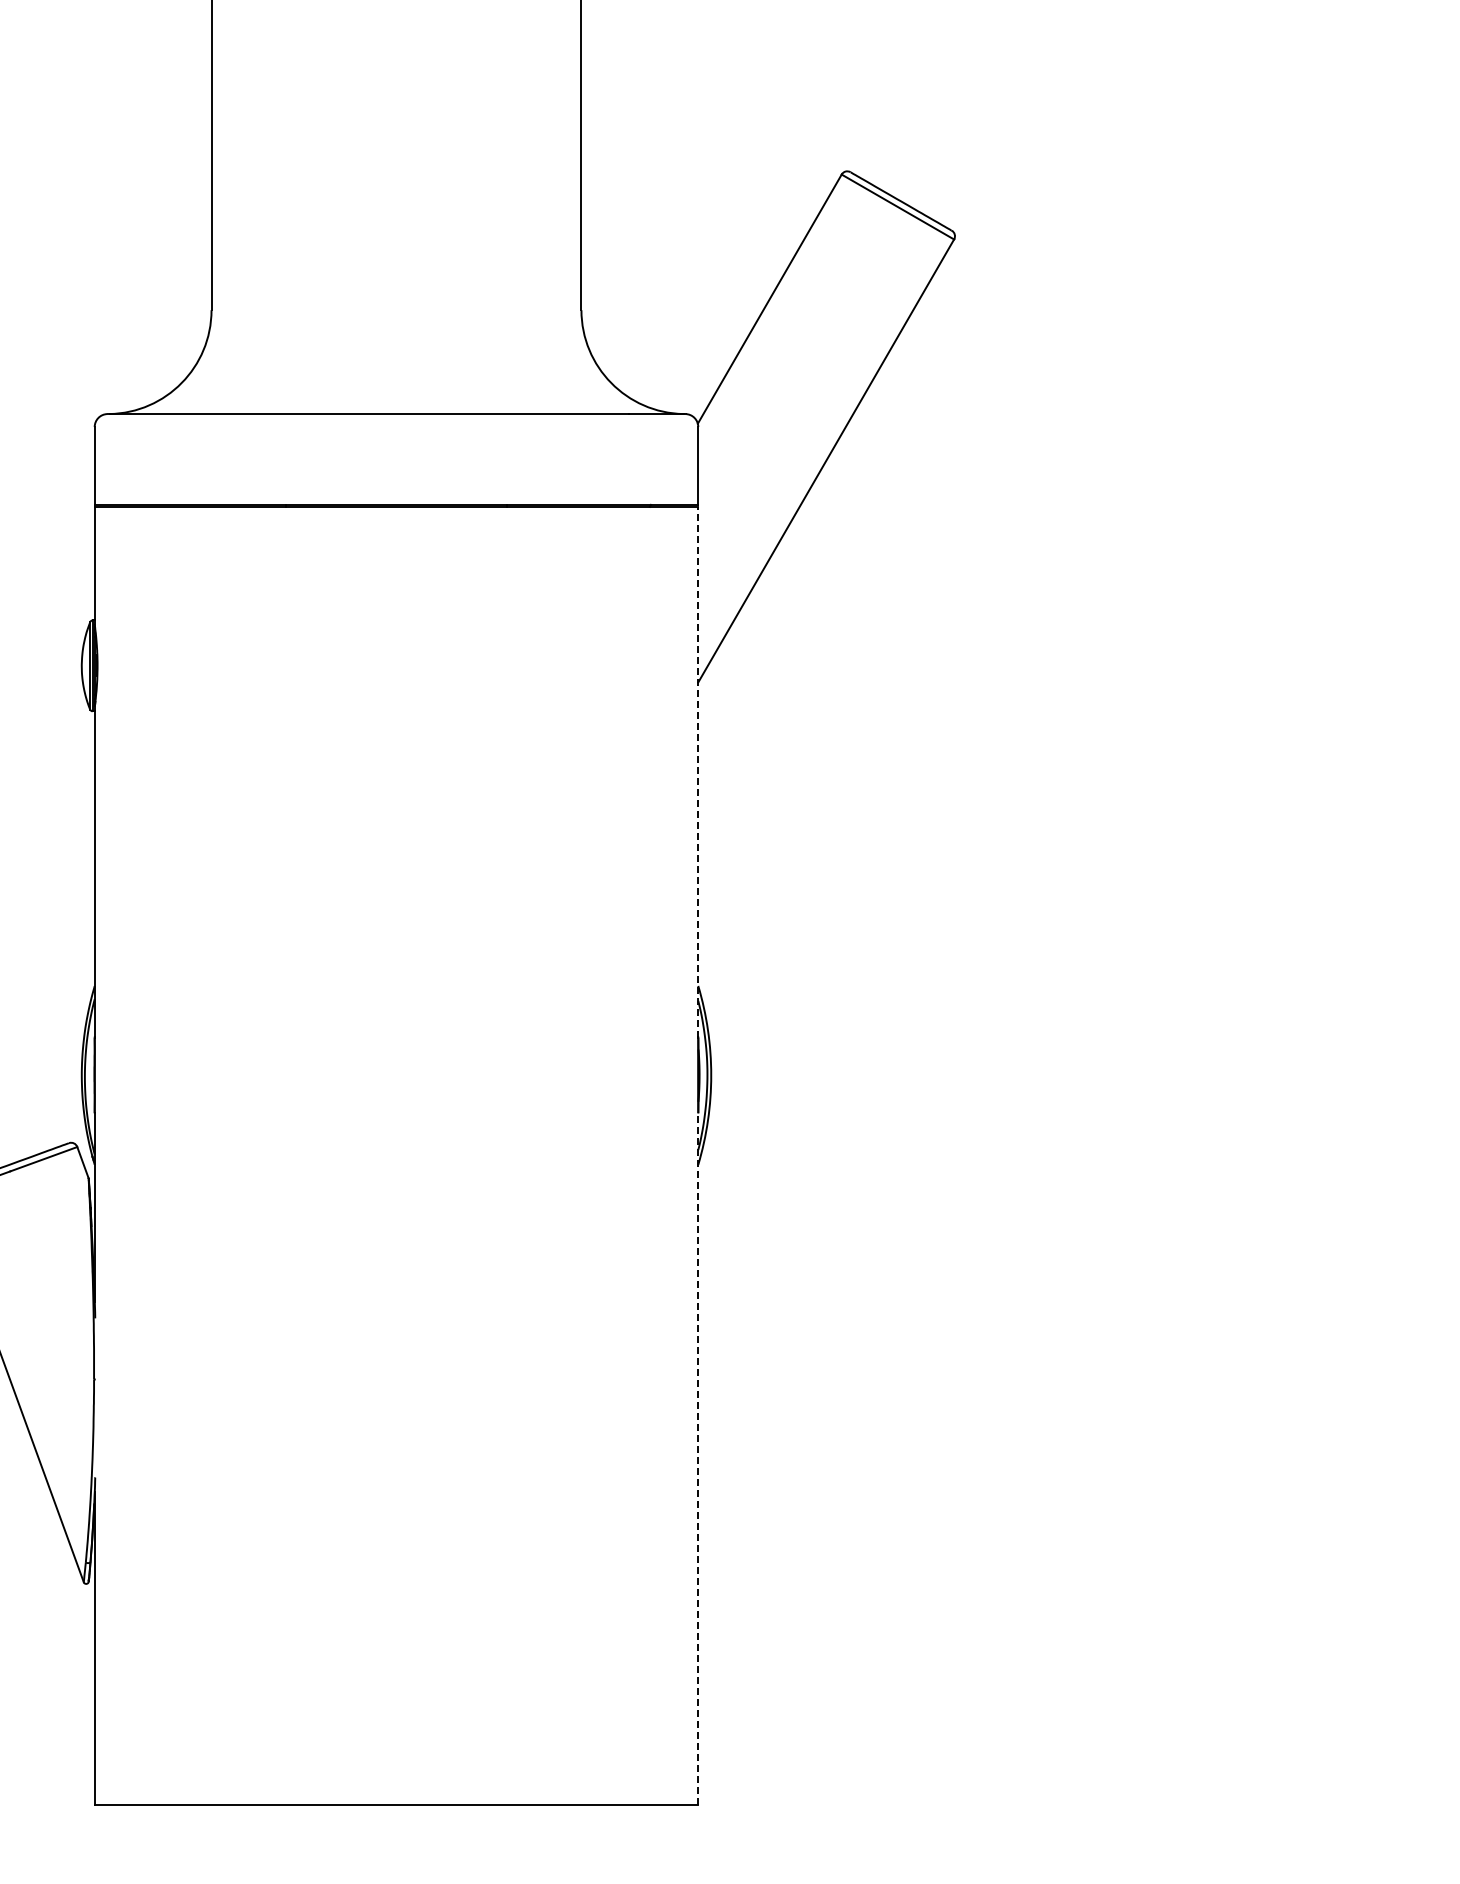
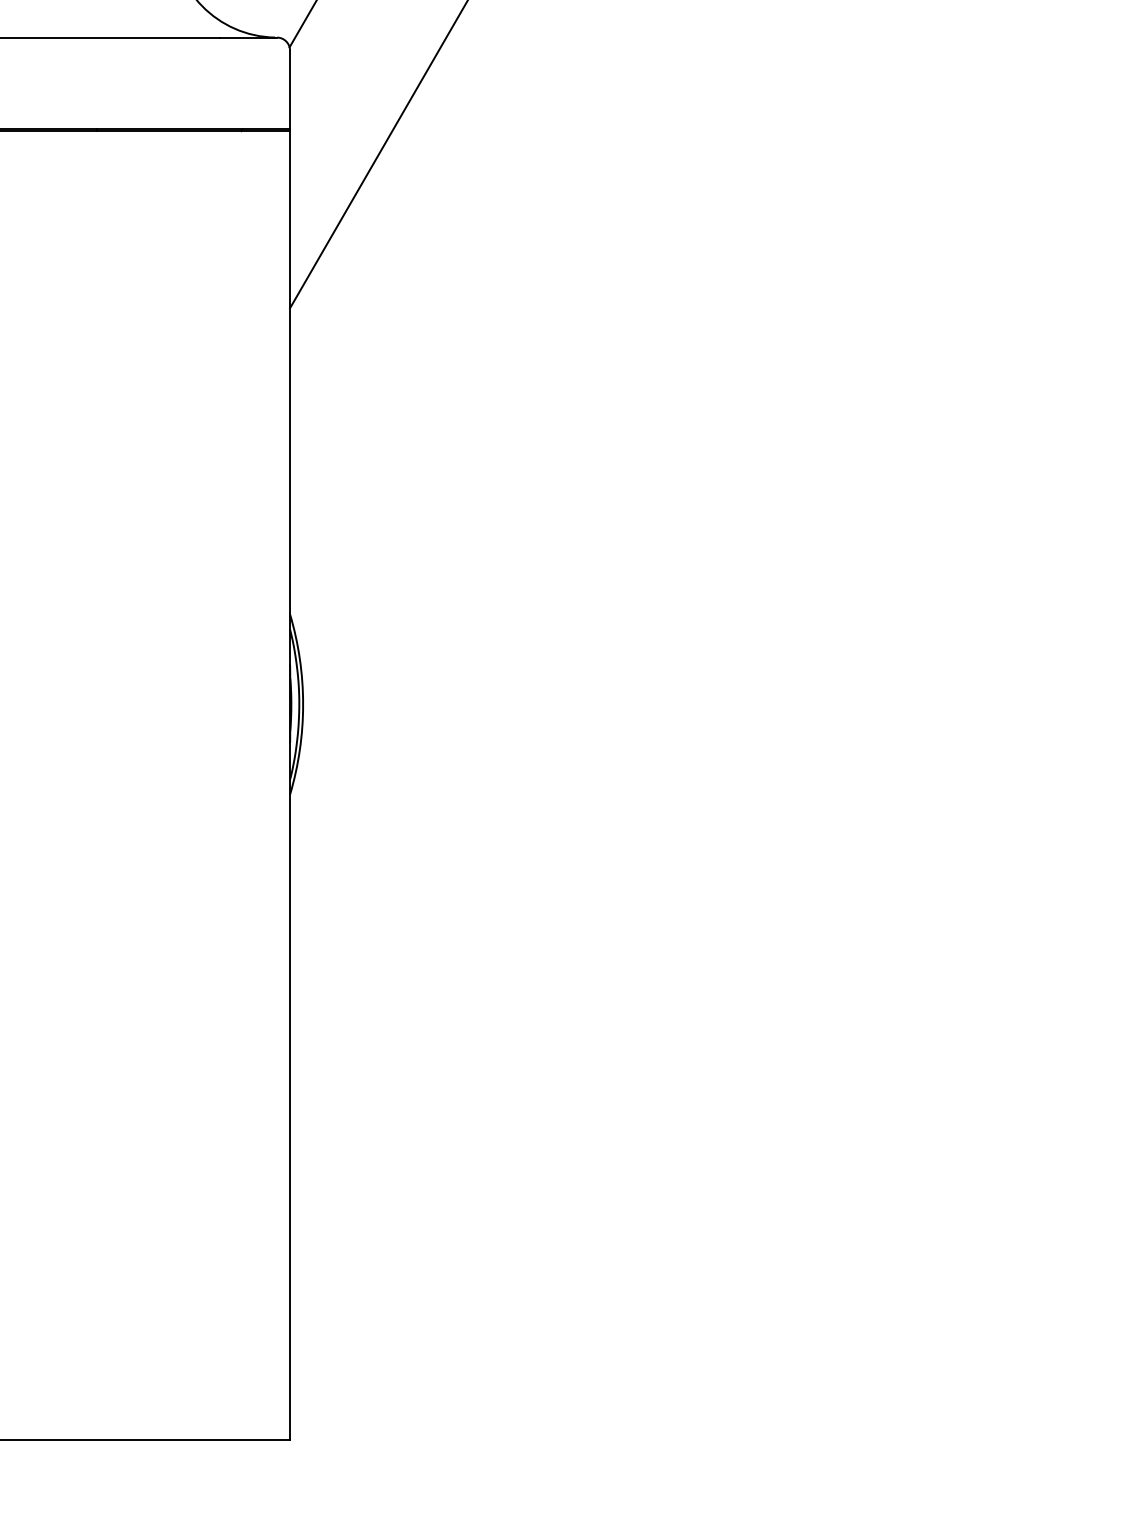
line: (698, 771) -> (290, 398), dashed -> solid
line: (698, 1459) -> (290, 1091), dashed -> solid

